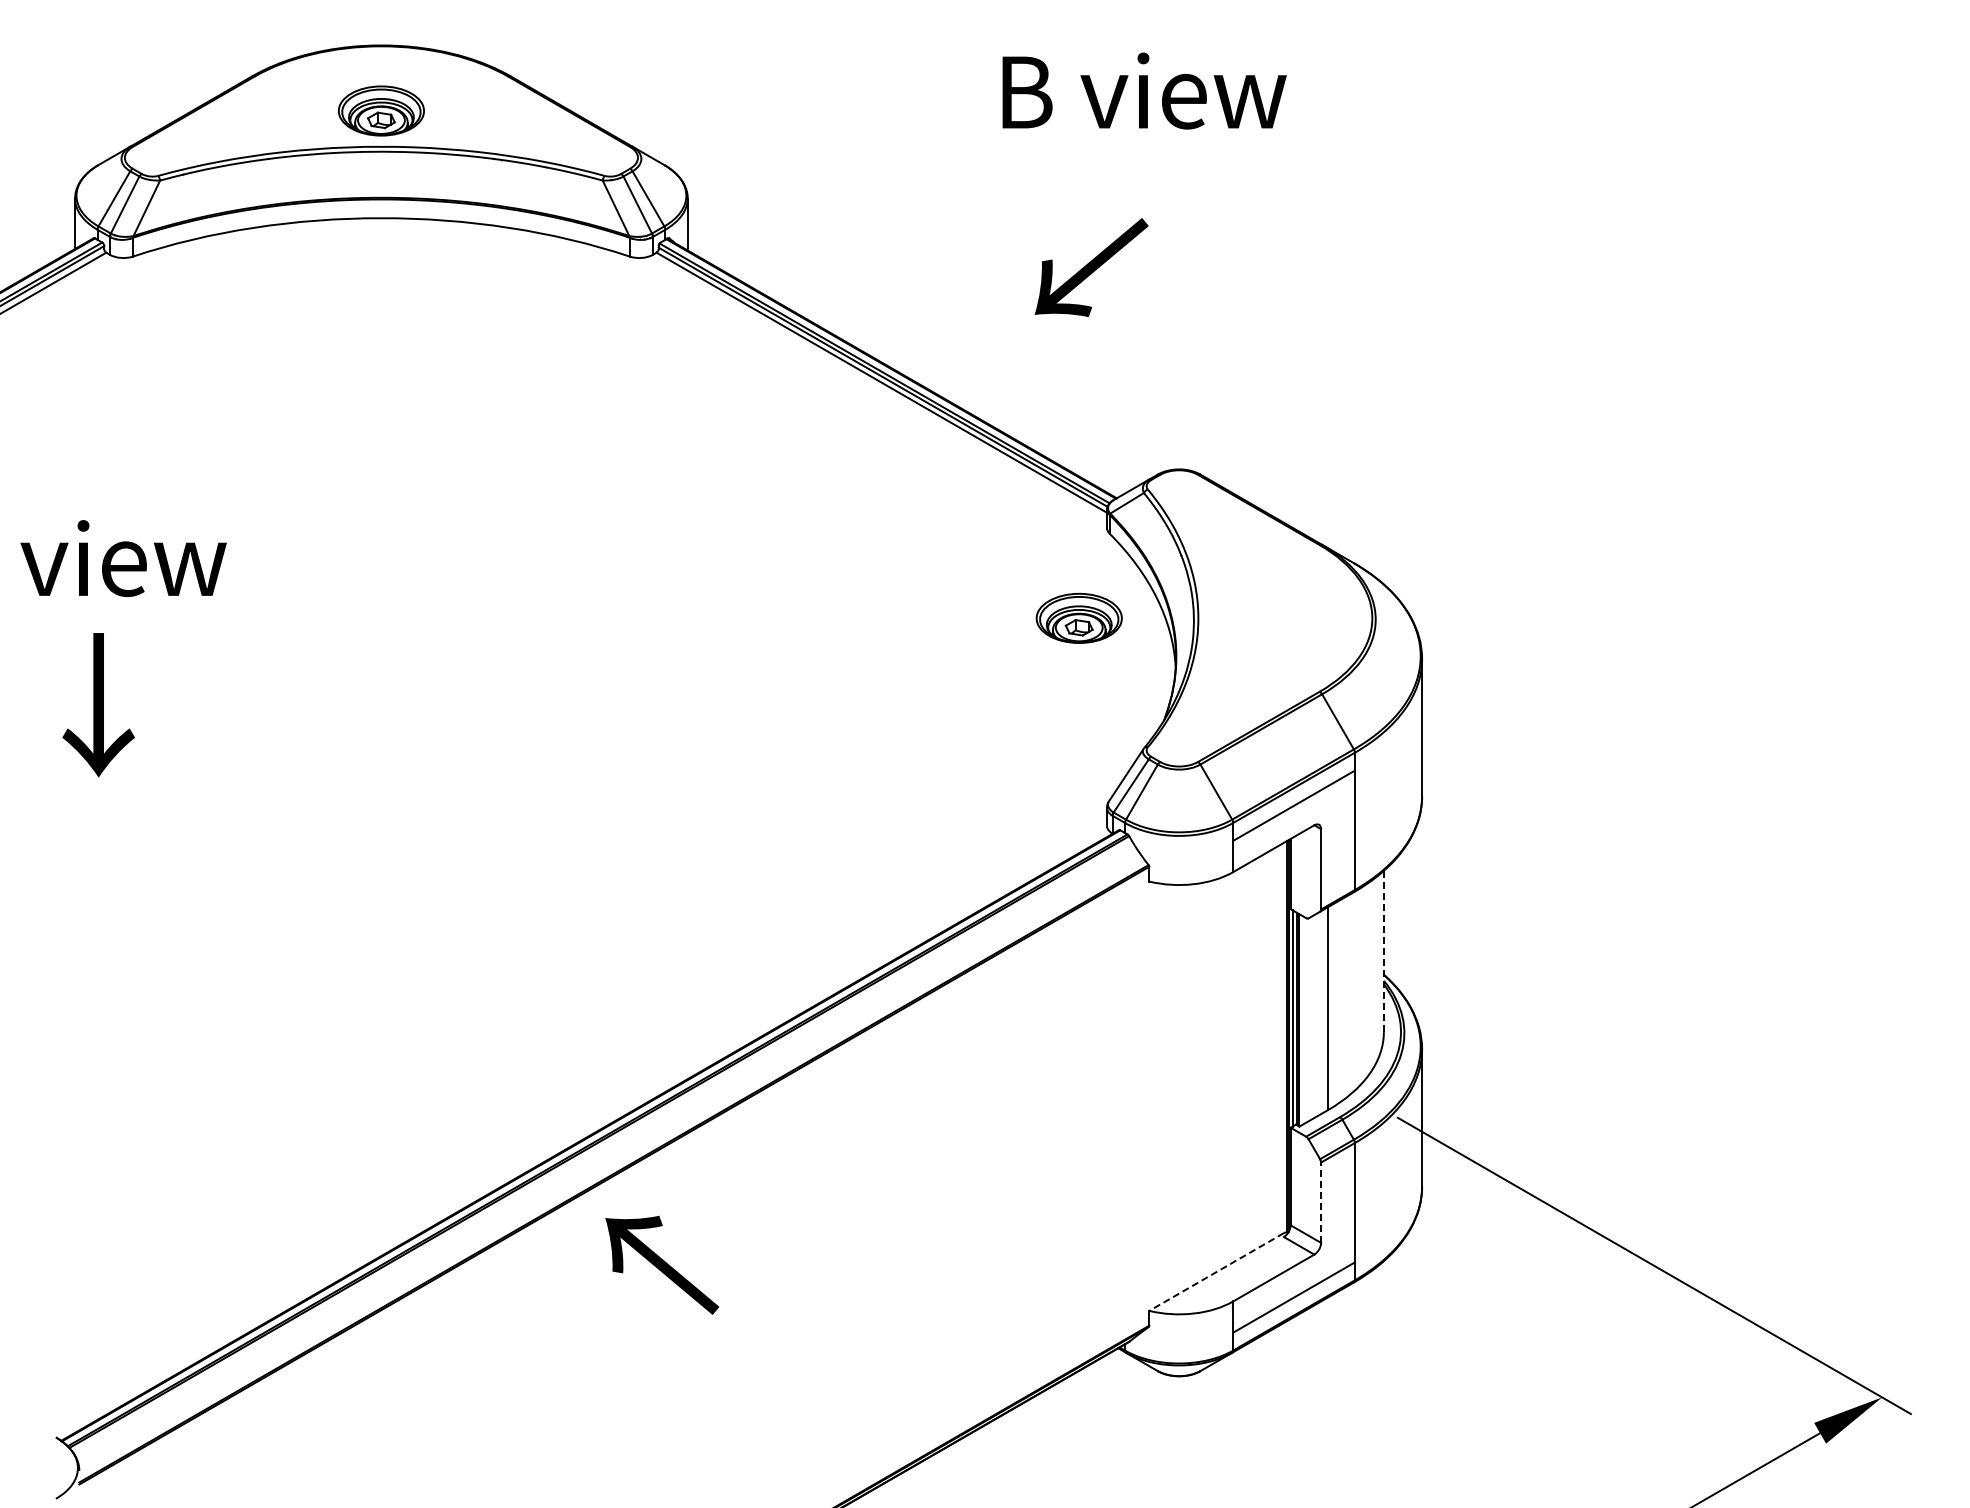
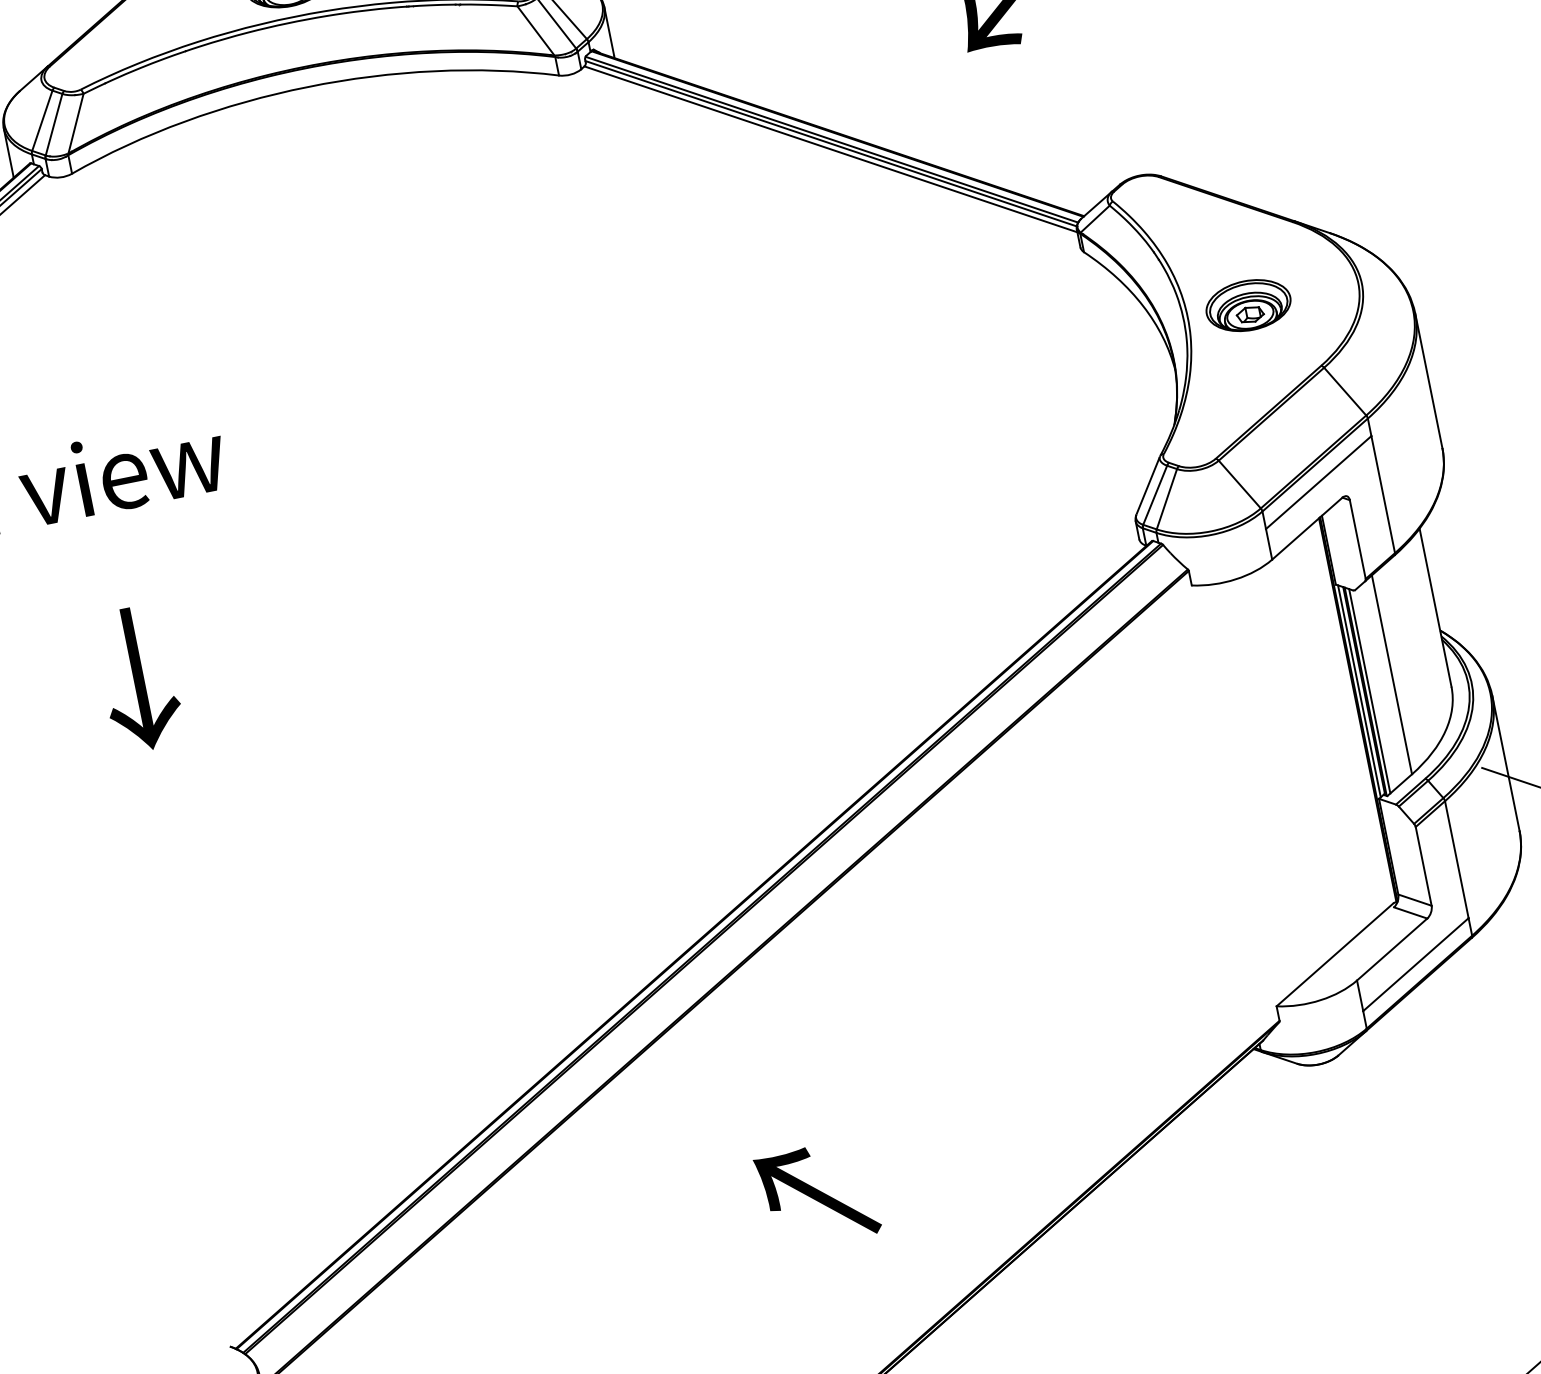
part: (1078, 617) -> (1247, 304), moved
text: (98, 705) -> (138, 679), moved
line: (1383, 951) -> (1435, 607), dashed -> solid
line: (1302, 1020) -> (1369, 691), added
line: (1321, 1202) -> (1424, 866), dashed -> solid
text: (662, 1265) -> (818, 1195), moved
line: (1216, 1272) -> (1334, 955), dashed -> solid

